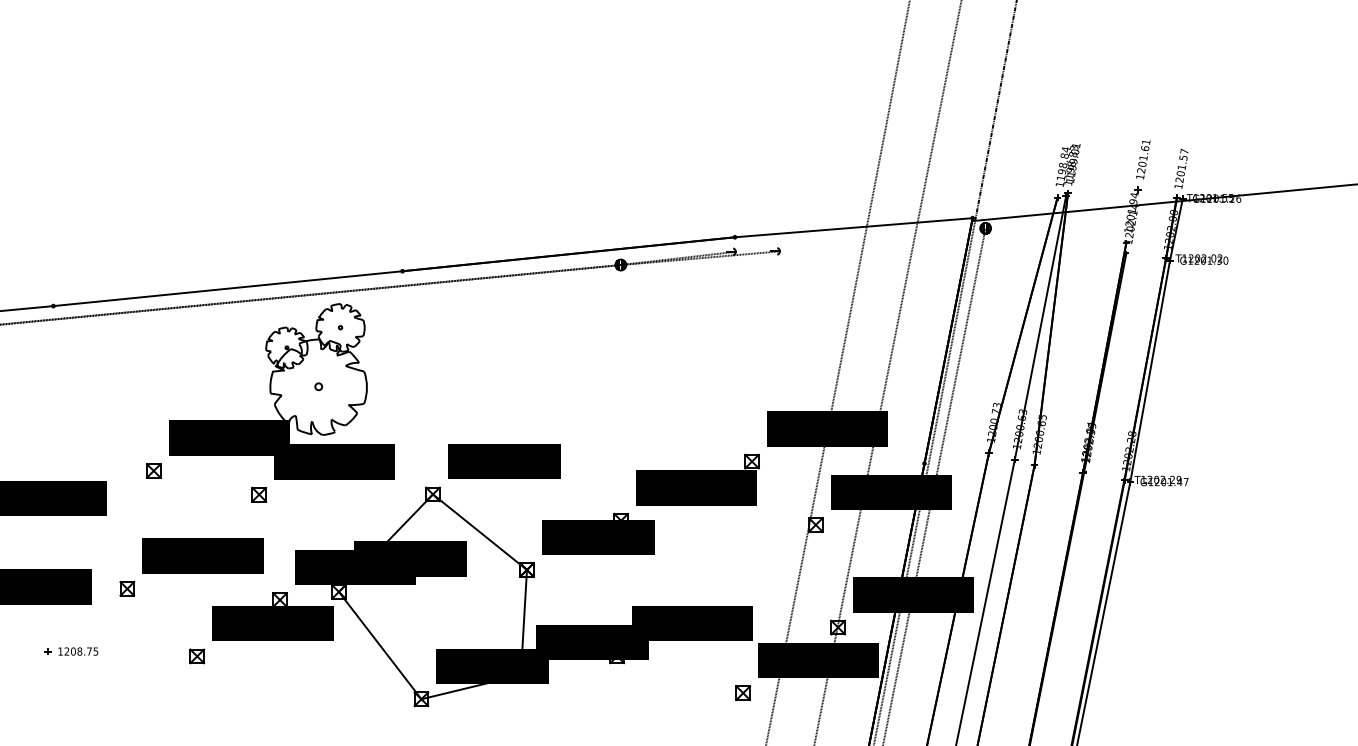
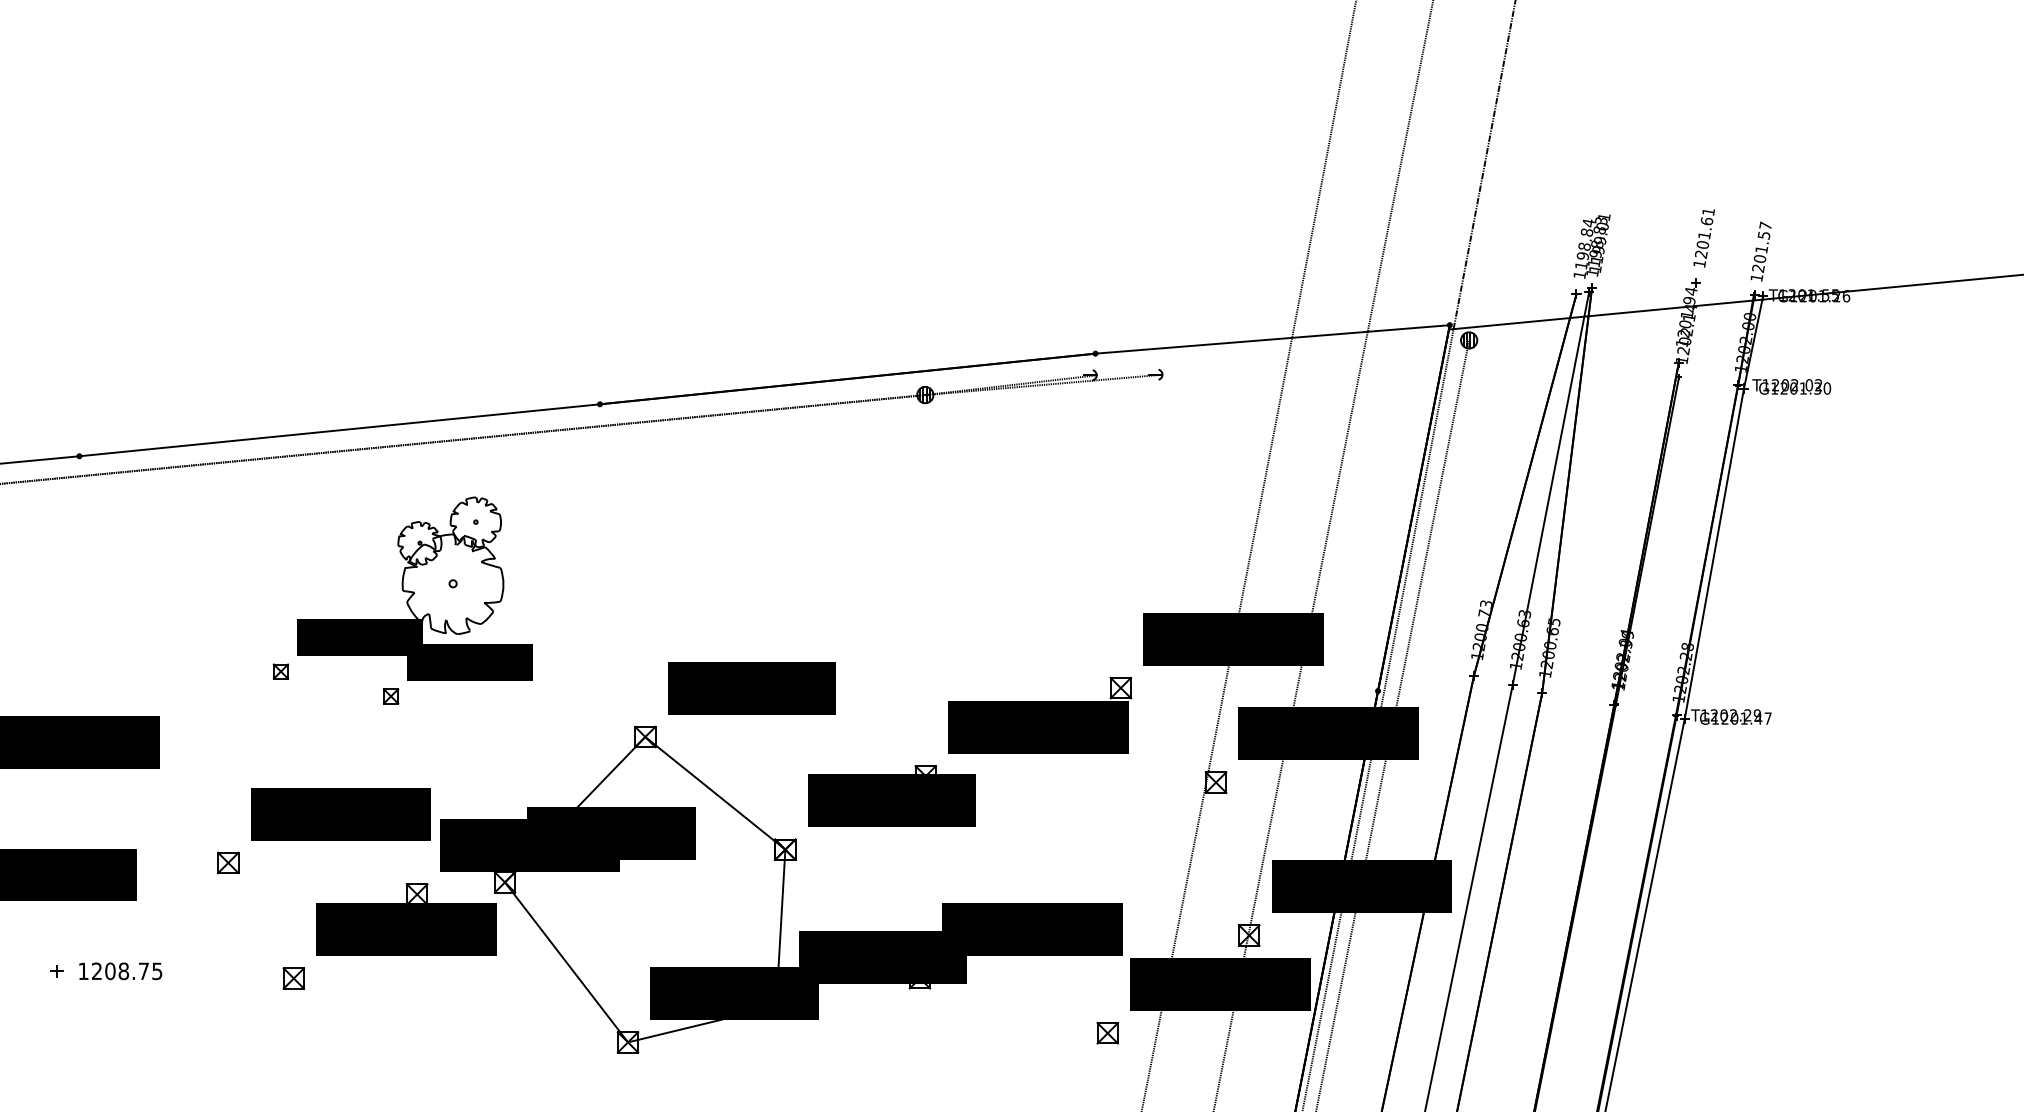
part: (269, 402) -> (401, 599), size x0.7
part: (191, 567) -> (323, 831), moved
part: (71, 651) -> (106, 971), size x1.4

